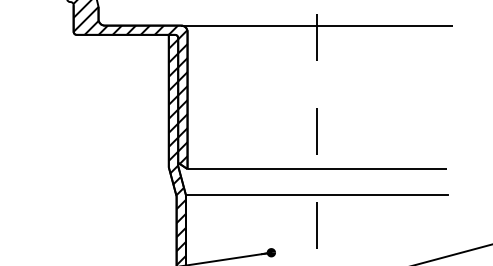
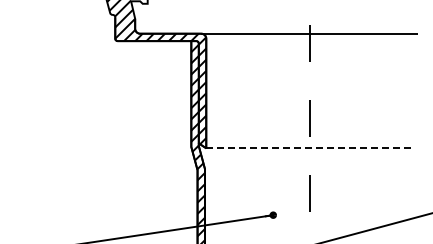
line: (317, 169) -> (310, 148), solid -> dashed
line: (316, 195) -> (309, 169), removed

